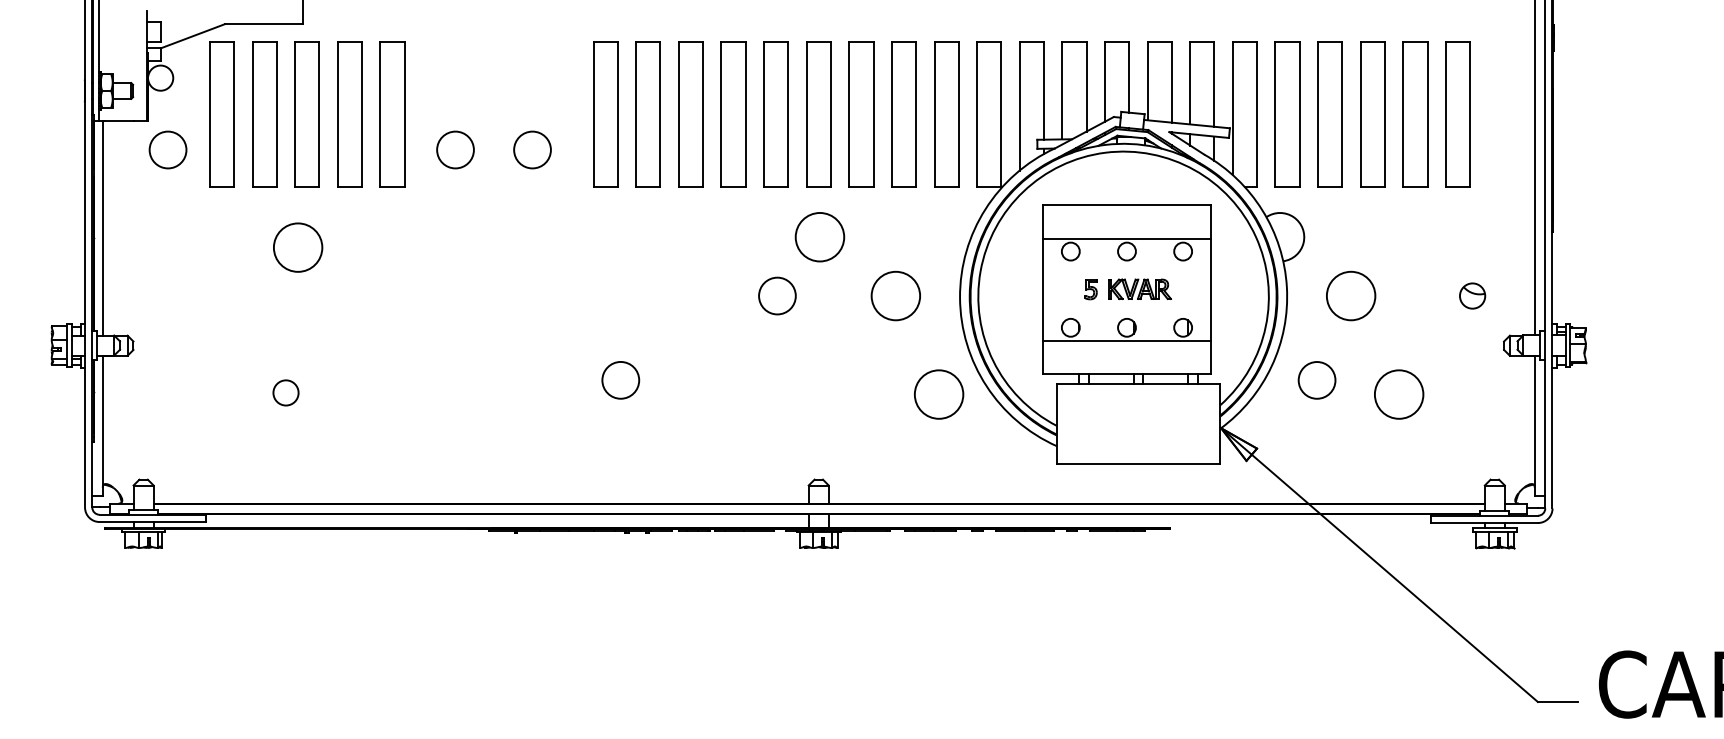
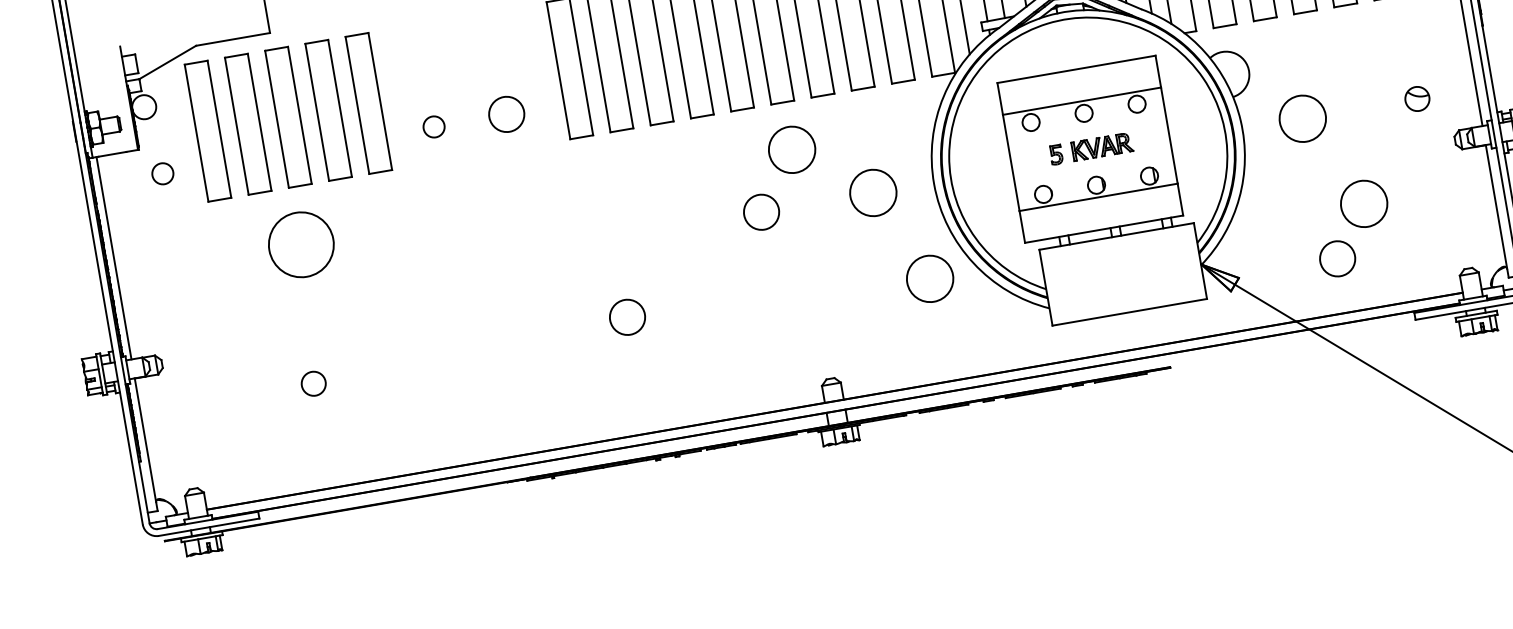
circle: (167, 149) -> (162, 173), size x0.6
circle: (455, 149) -> (433, 126), size x0.6
circle: (298, 247) -> (301, 244), size x1.4
circle: (1316, 380) -> (1337, 259), moved

